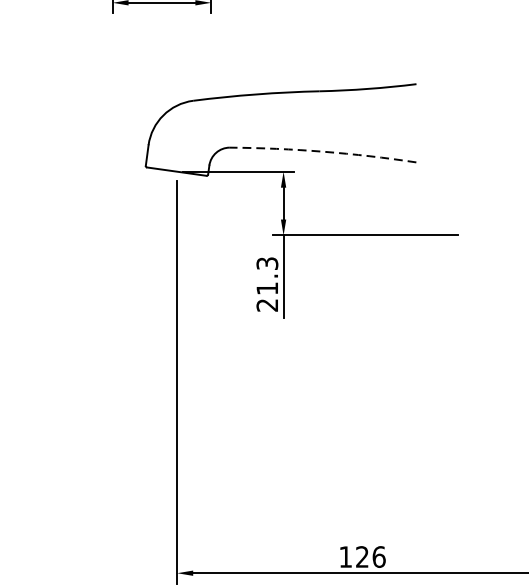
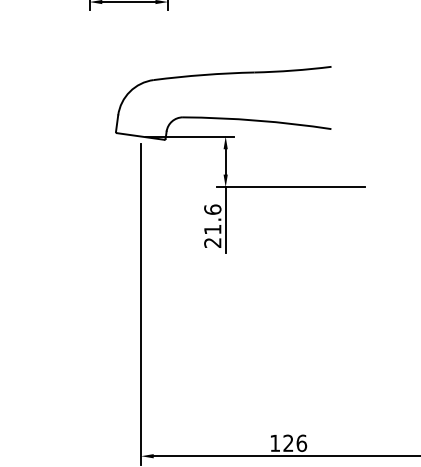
arc: (323, 151) -> (257, 120), dashed -> solid
text: (267, 263) -> (212, 209), 21.3 -> 21.6

